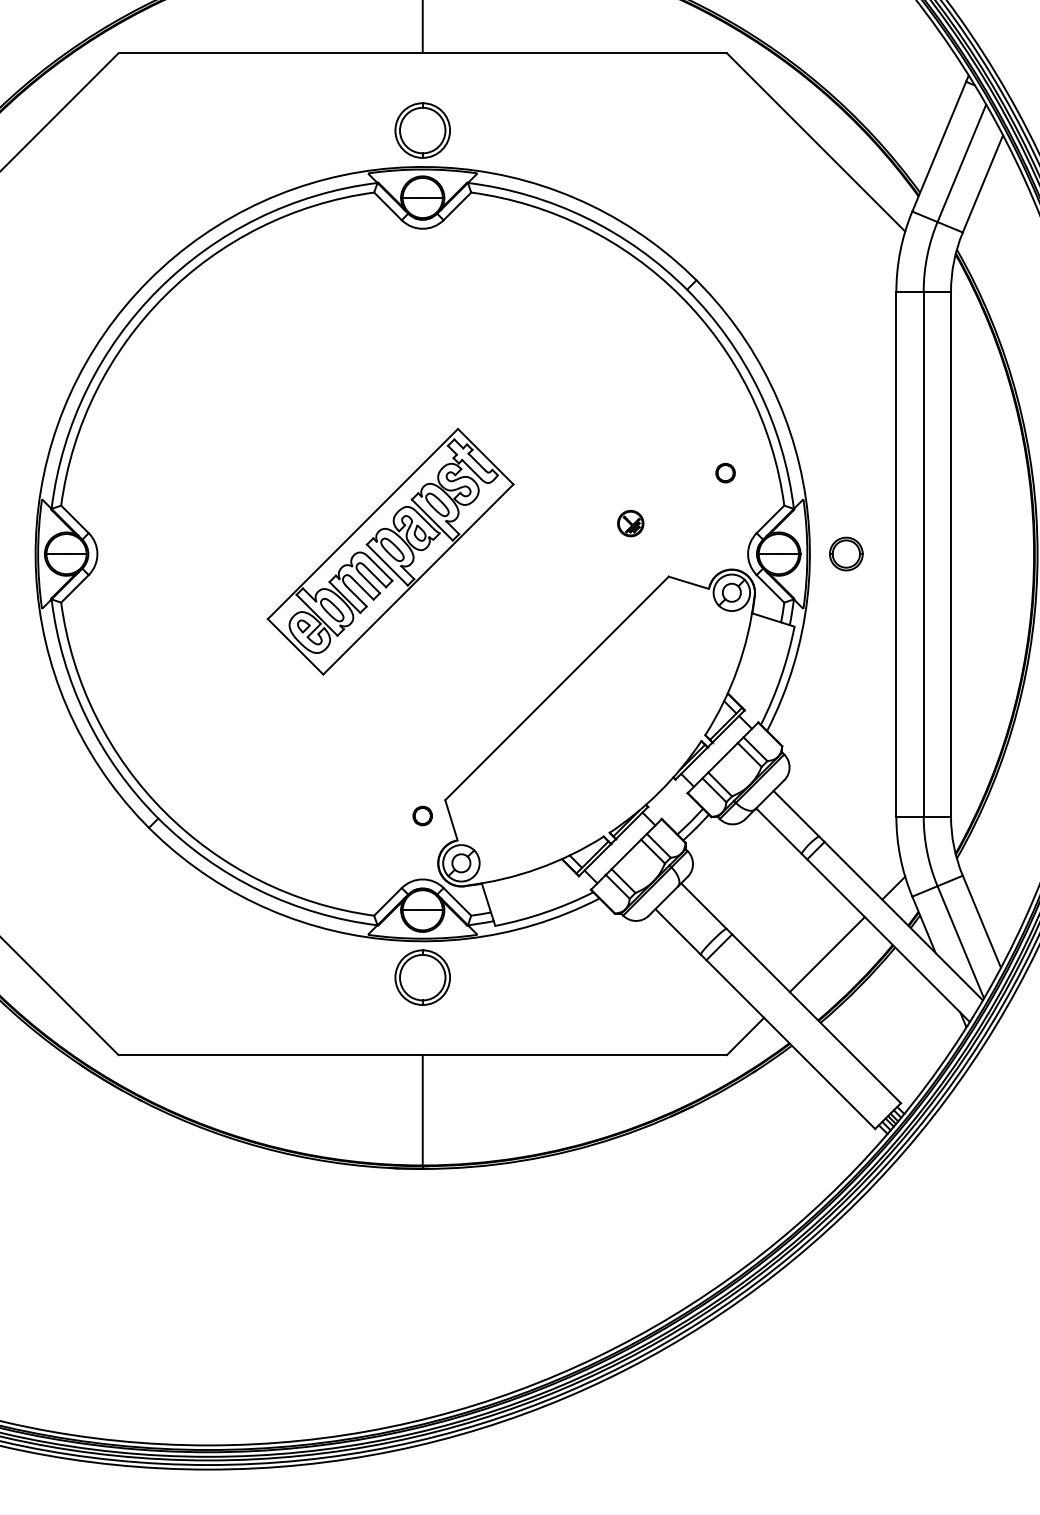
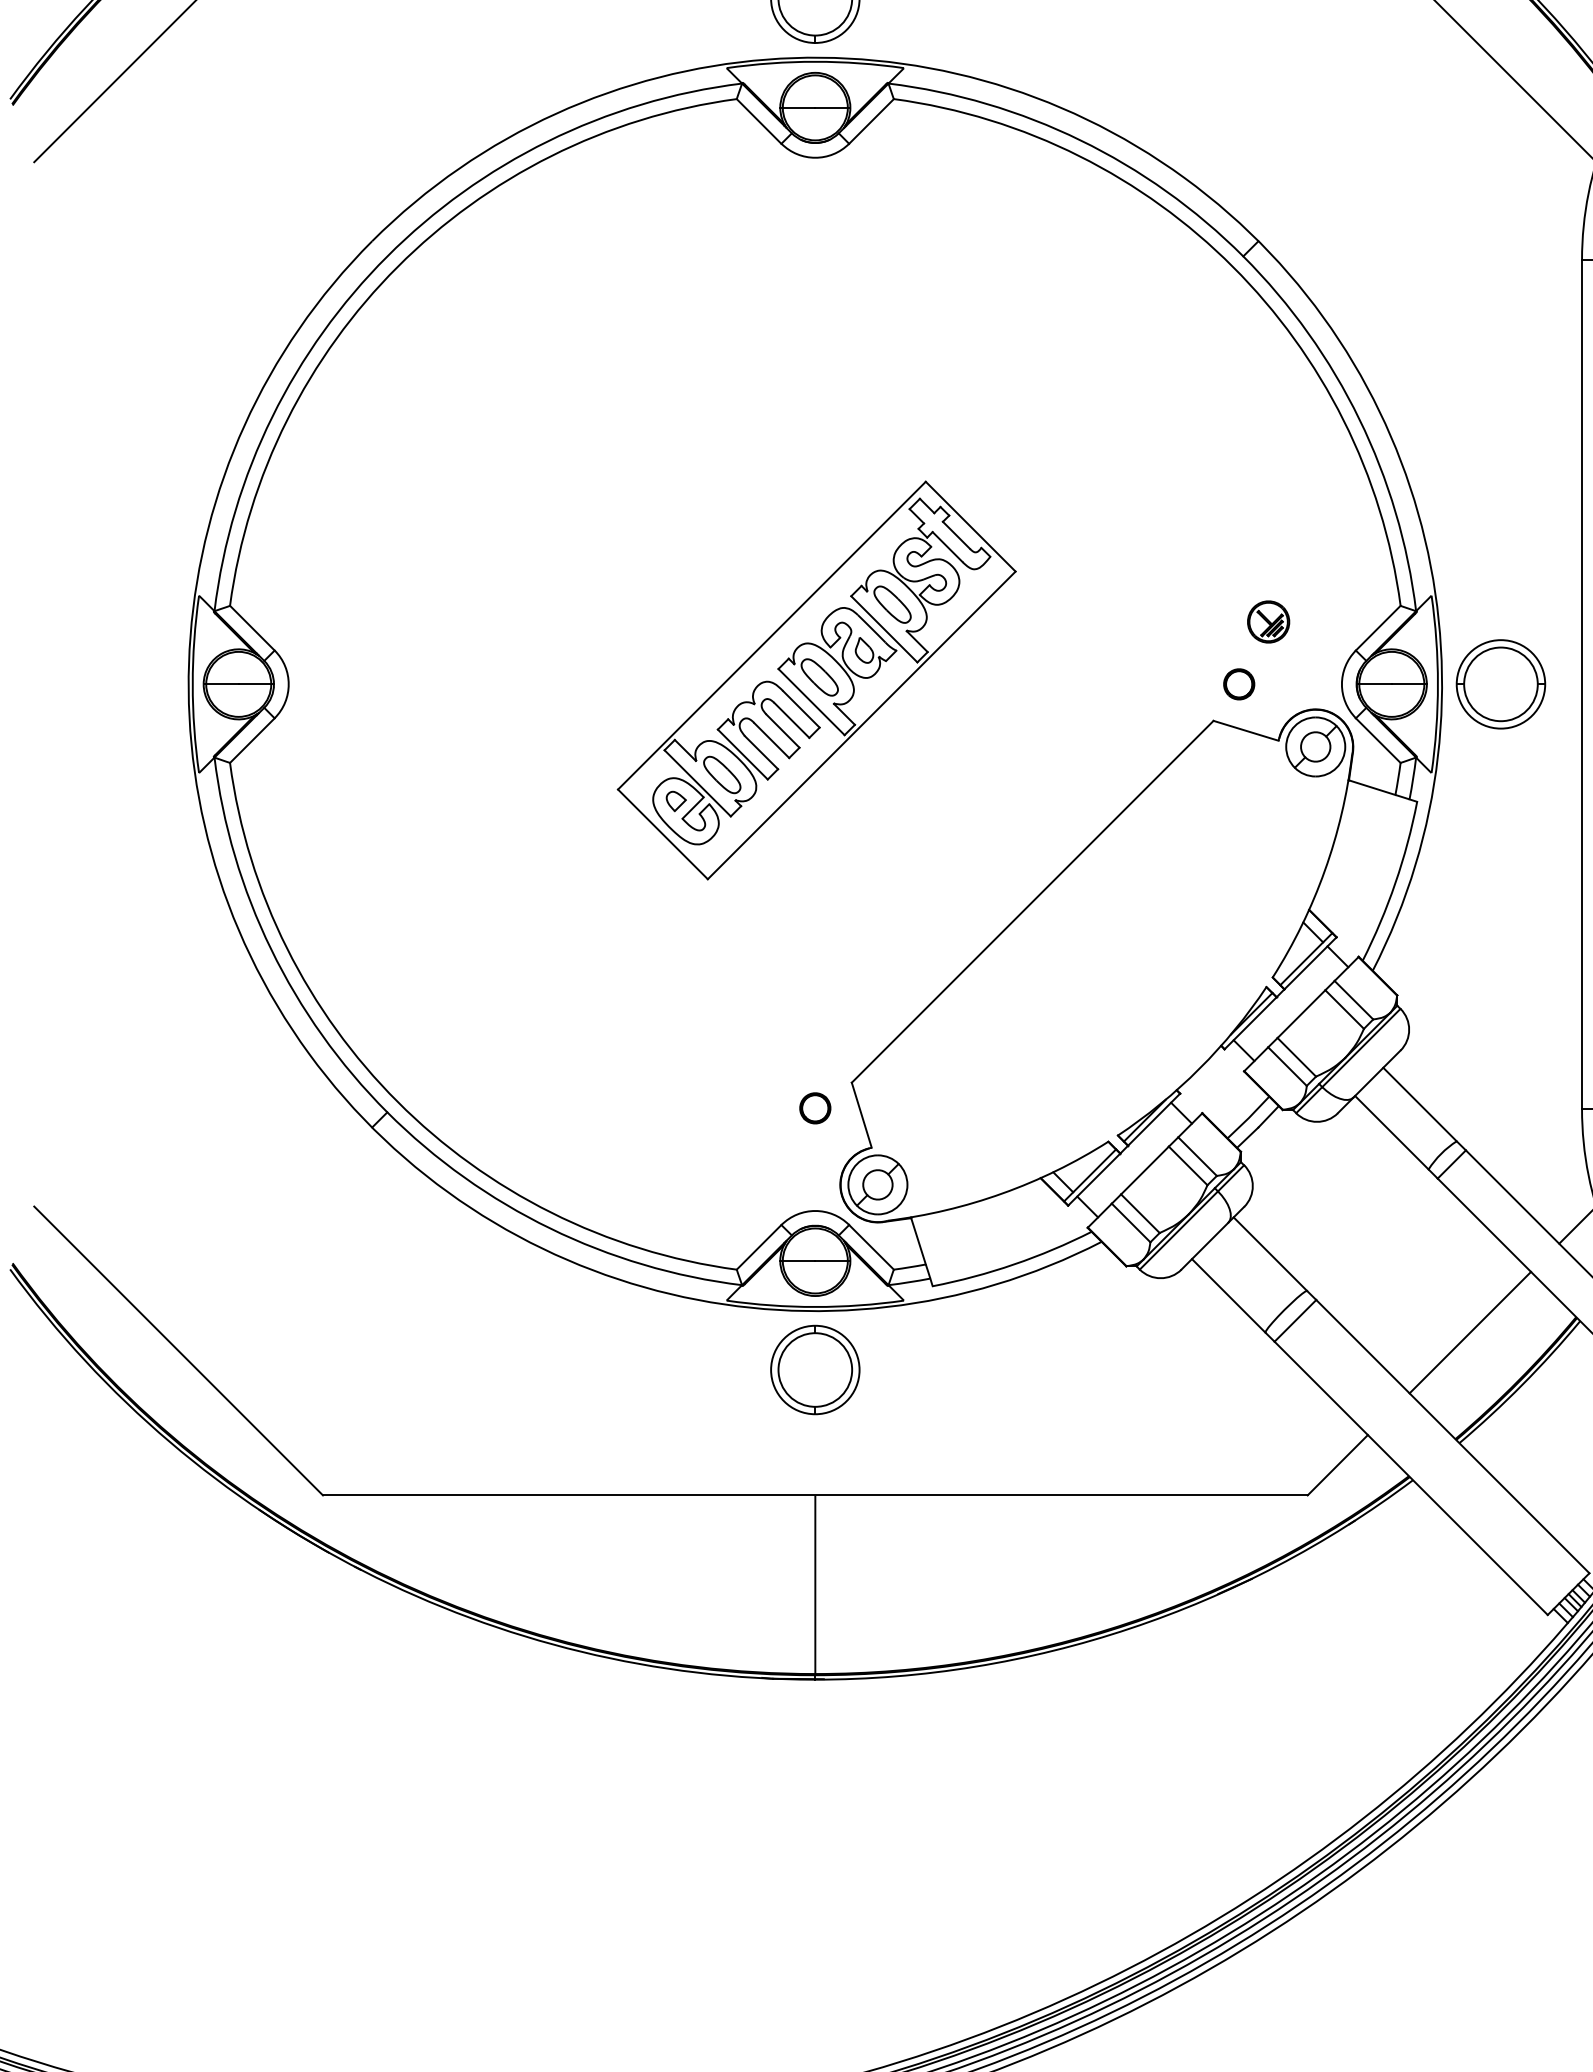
part: (725, 473) -> (1239, 684), moved
part: (630, 523) -> (1268, 621), moved
part: (390, 551) -> (816, 680), moved
part: (846, 553) -> (1501, 683), size x1.67

